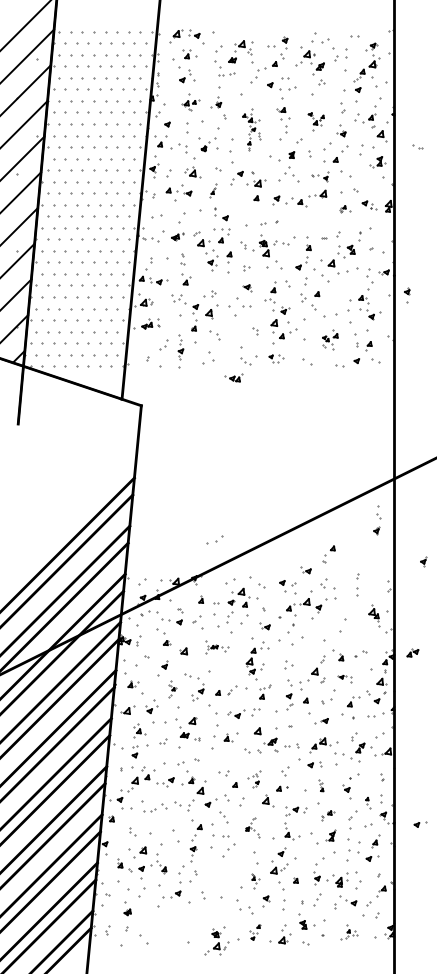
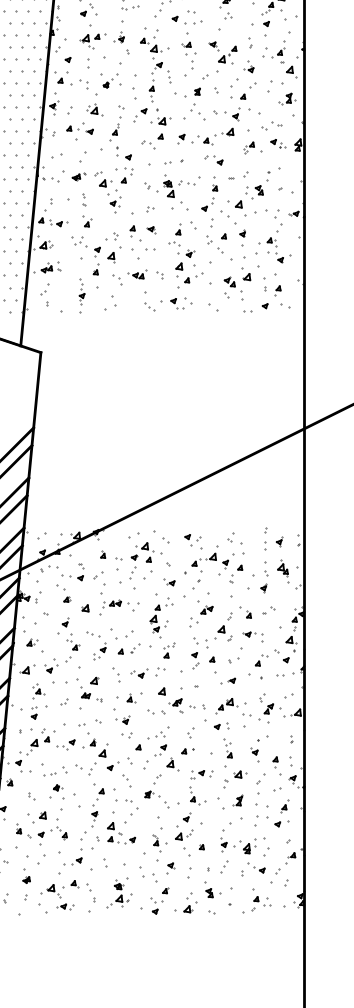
part: (191, 102) -> (93, 36), size x1.43
part: (315, 121) -> (222, 56), size x1.67
part: (251, 129) -> (155, 65), size x1.67
part: (417, 146) -> (276, 123), moved
part: (319, 176) -> (226, 113), size x1.43
part: (212, 190) -> (114, 128), size x1.67
part: (244, 206) -> (148, 145), added
part: (344, 209) -> (252, 148), size x1.67
part: (307, 221) -> (213, 160), added
part: (229, 257) -> (132, 231), moved
part: (407, 295) -> (242, 237), moved
part: (330, 339) -> (237, 283), size x1.67
part: (163, 344) -> (44, 288), moved
part: (276, 358) -> (181, 303), size x1.43
part: (233, 377) -> (136, 274), moved
part: (377, 520) -> (264, 577), moved
part: (214, 539) -> (124, 634), moved
part: (328, 554) -> (235, 574), moved
part: (423, 561) -> (279, 541), moved
part: (305, 570) -> (211, 524), removed
part: (216, 647) -> (119, 604), size x1.67
part: (412, 652) -> (206, 609), moved
part: (344, 678) -> (252, 636), size x1.43
part: (172, 689) -> (73, 648), size x1.67
part: (213, 715) -> (115, 675), size x0.62
part: (219, 758) -> (122, 719), added
part: (254, 779) -> (158, 741), size x1.67
part: (320, 785) -> (227, 747), size x1.67
part: (367, 802) -> (276, 765), size x1.67
part: (327, 815) -> (234, 779), size x1.67
part: (420, 824) -> (331, 788), removed
part: (158, 827) -> (58, 791), added
part: (252, 827) -> (156, 791), size x1.67
part: (218, 867) -> (121, 833), added
part: (255, 881) -> (159, 847), size x1.67
part: (163, 920) -> (63, 888), added
part: (255, 932) -> (159, 900), size x1.67
part: (349, 932) -> (257, 900), size x1.67
part: (216, 940) -> (119, 892), moved

